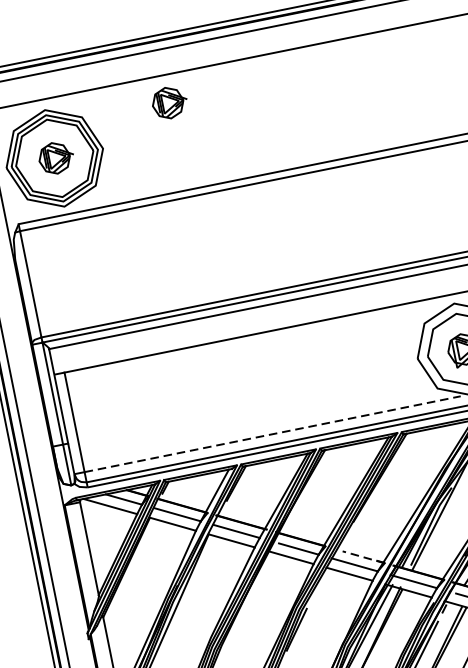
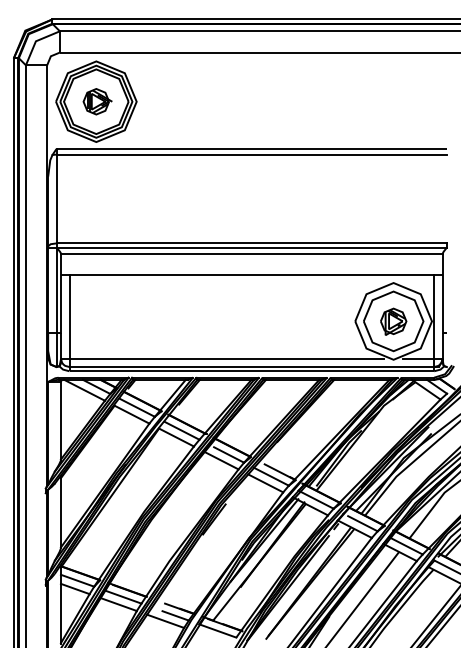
part: (169, 102) -> (197, 75), removed
line: (273, 433) -> (227, 358), dashed -> solid
line: (363, 556) -> (279, 471), dashed -> solid

